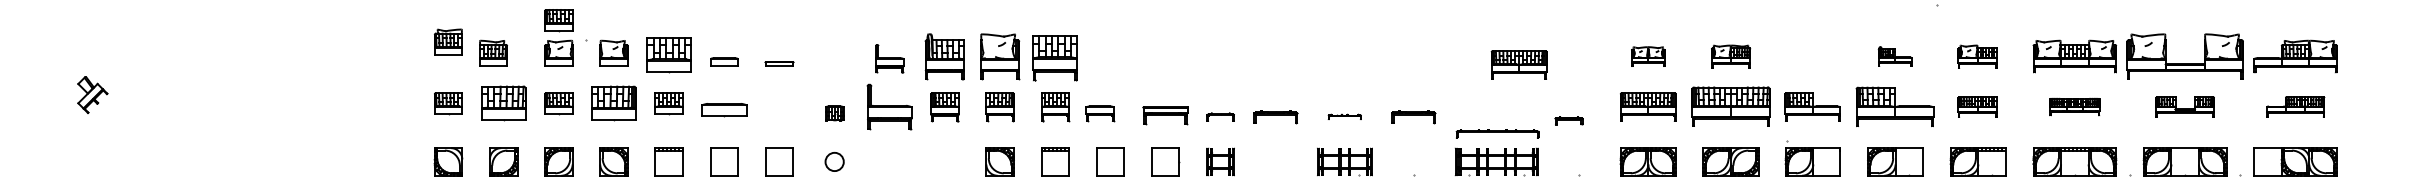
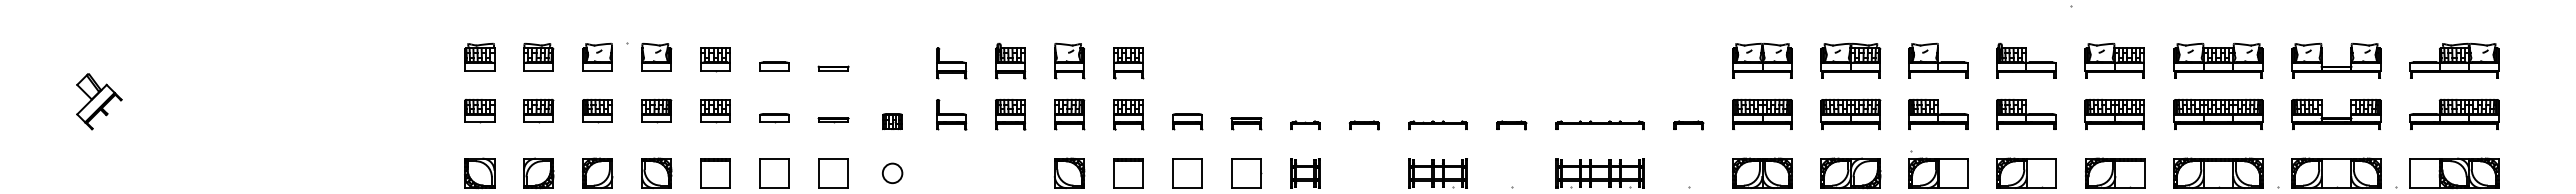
part: (558, 20) -> (597, 22), removed
part: (448, 42) -> (479, 57), moved
part: (493, 53) -> (538, 57), moved
part: (669, 55) -> (715, 59), size x0.62
part: (944, 56) -> (1010, 60), size x0.71
part: (1000, 56) -> (1069, 60), size x0.71
part: (1648, 56) -> (1762, 60), size x1.67
part: (1730, 56) -> (1850, 60), size x1.43
part: (1812, 56) -> (1938, 60), added
part: (1895, 56) -> (2026, 60), size x1.67
part: (1977, 56) -> (2114, 60), size x1.43
part: (2185, 56) -> (2336, 60), size x0.71
part: (1055, 59) -> (1128, 63), size x0.62
part: (1519, 64) -> (1624, 69), removed
part: (92, 94) -> (99, 101), size x1.43
part: (503, 104) -> (538, 111), size x0.62
part: (613, 104) -> (656, 111), size x0.62
part: (889, 106) -> (951, 114), size x0.62
part: (1730, 106) -> (1850, 114), size x0.71
part: (1895, 106) -> (2026, 114), size x0.71
part: (1977, 106) -> (2114, 114), size x1.43
part: (2074, 106) -> (2218, 114), size x1.67
part: (2185, 106) -> (2336, 114), size x1.43
part: (2295, 106) -> (2454, 114), size x1.43
part: (724, 110) -> (774, 118), size x0.62
part: (779, 112) -> (833, 120), added
part: (1100, 113) -> (1187, 121), moved
part: (1165, 115) -> (1246, 123), size x0.62
part: (1276, 117) -> (1364, 125), size x0.62
part: (1344, 117) -> (1437, 125), size x1.67
part: (1413, 117) -> (1511, 125), size x0.62
part: (1568, 120) -> (1688, 125), moved
part: (1496, 133) -> (1599, 125), moved

